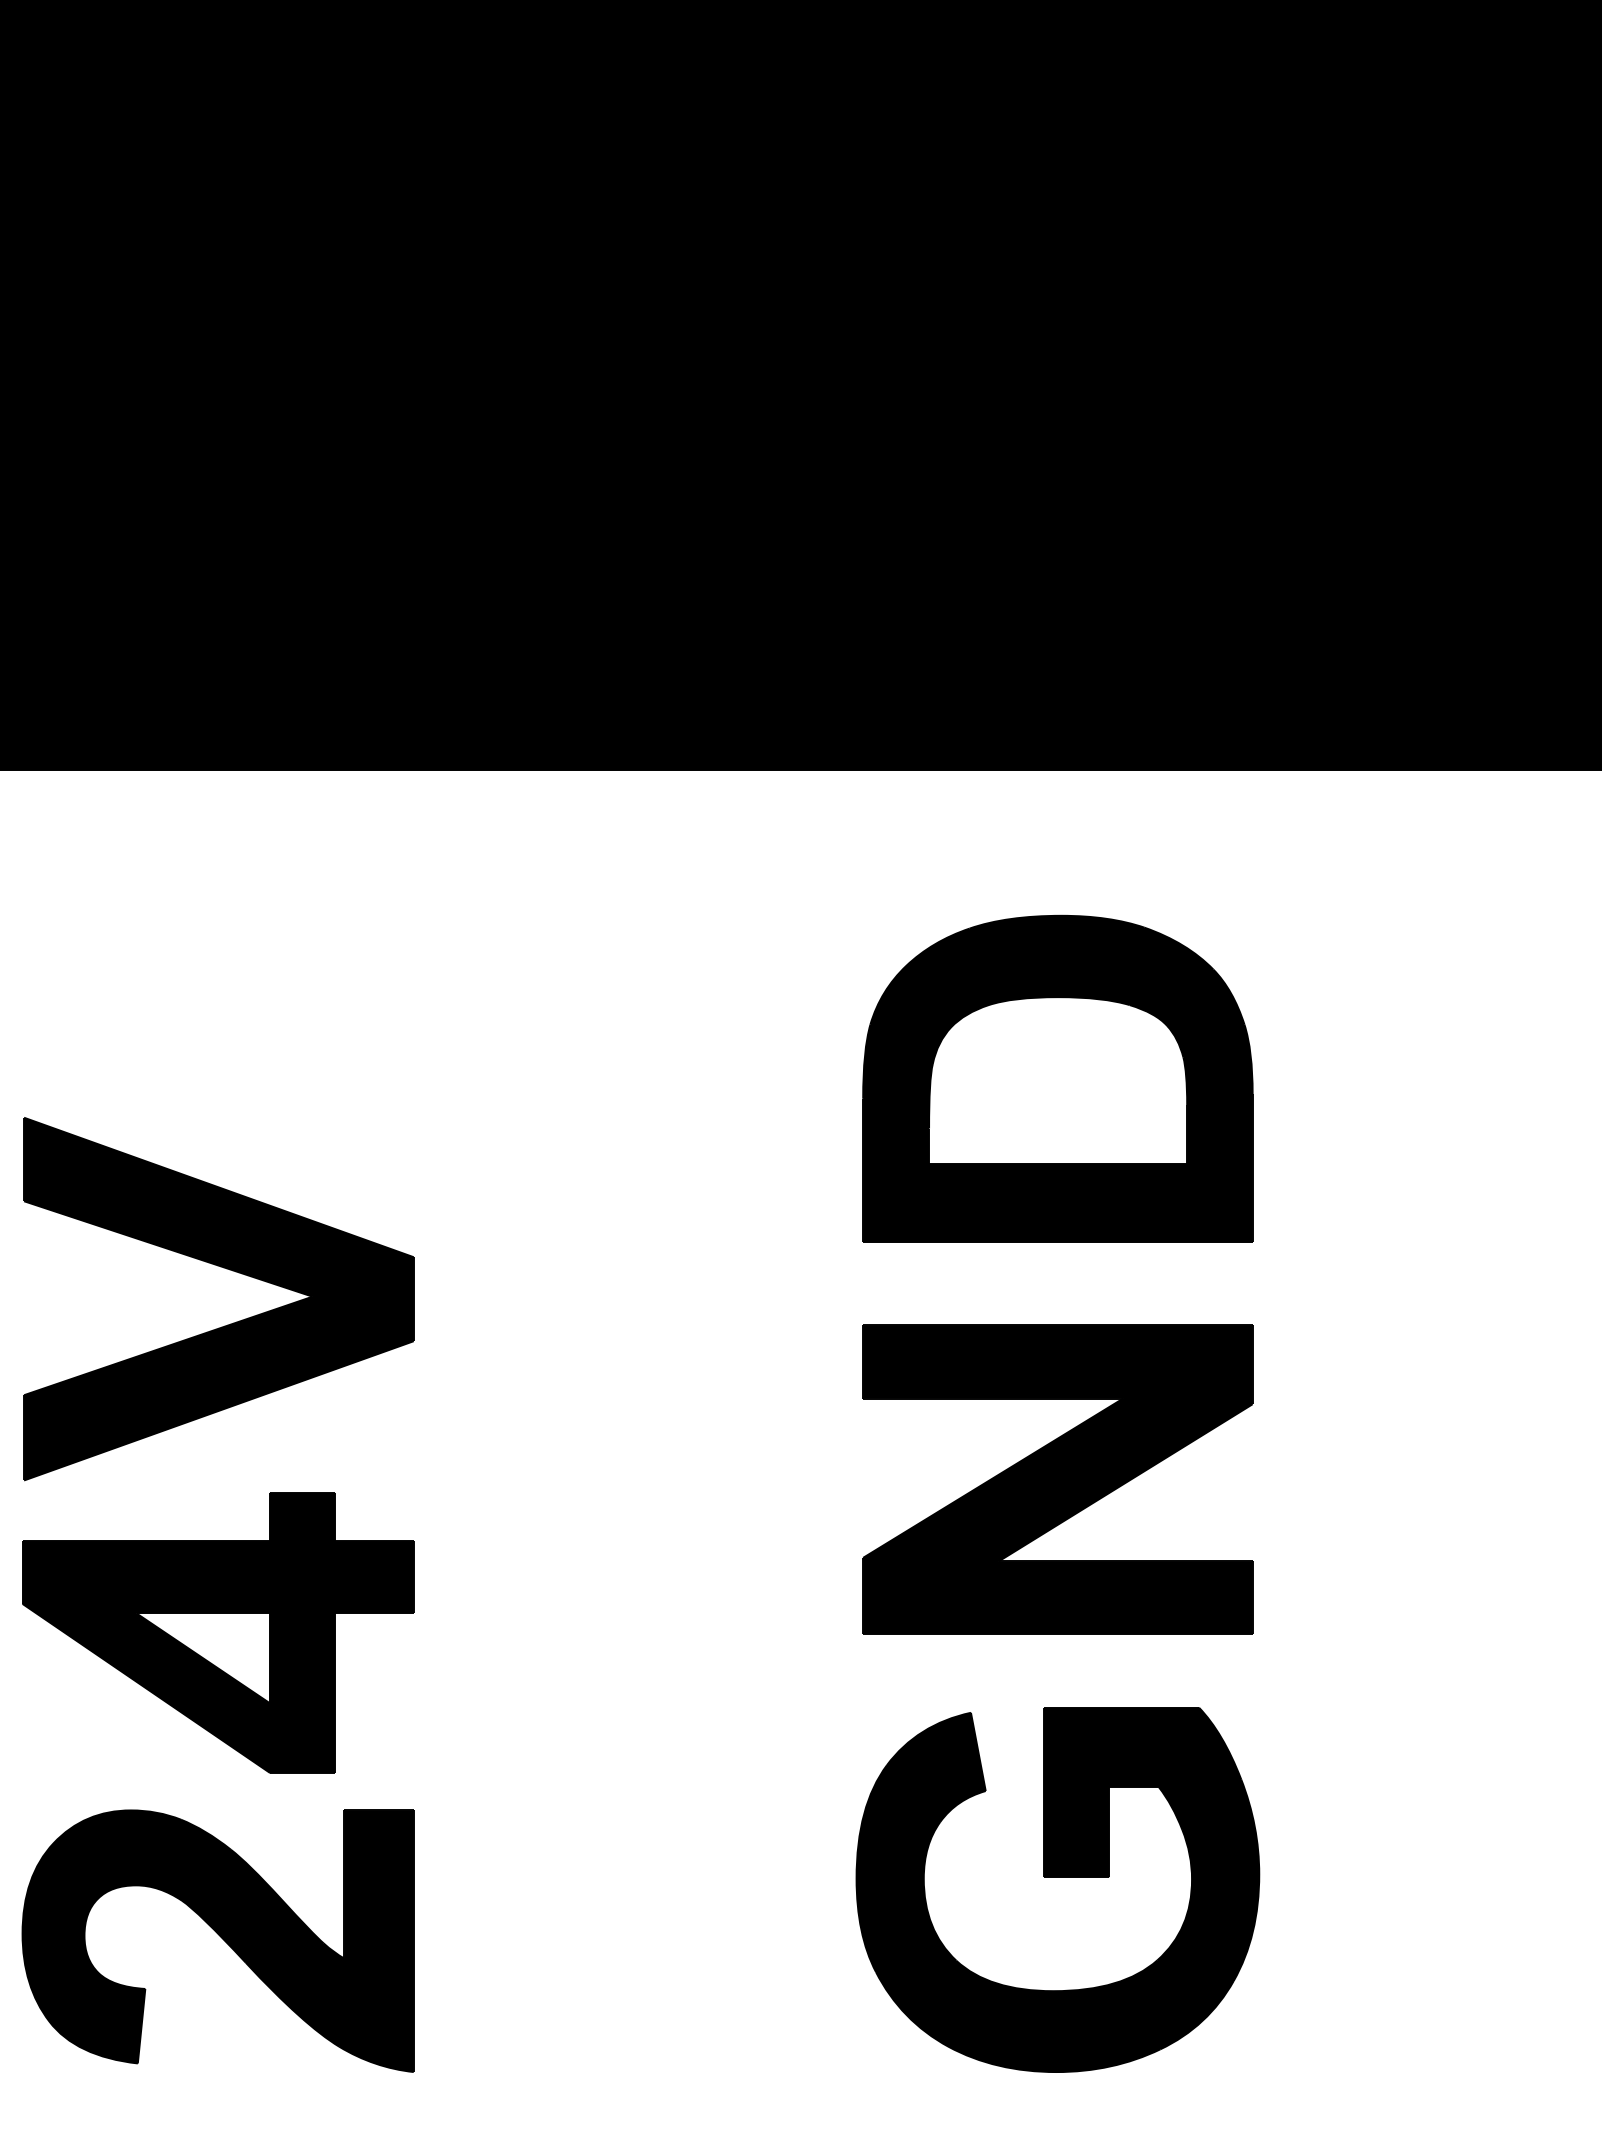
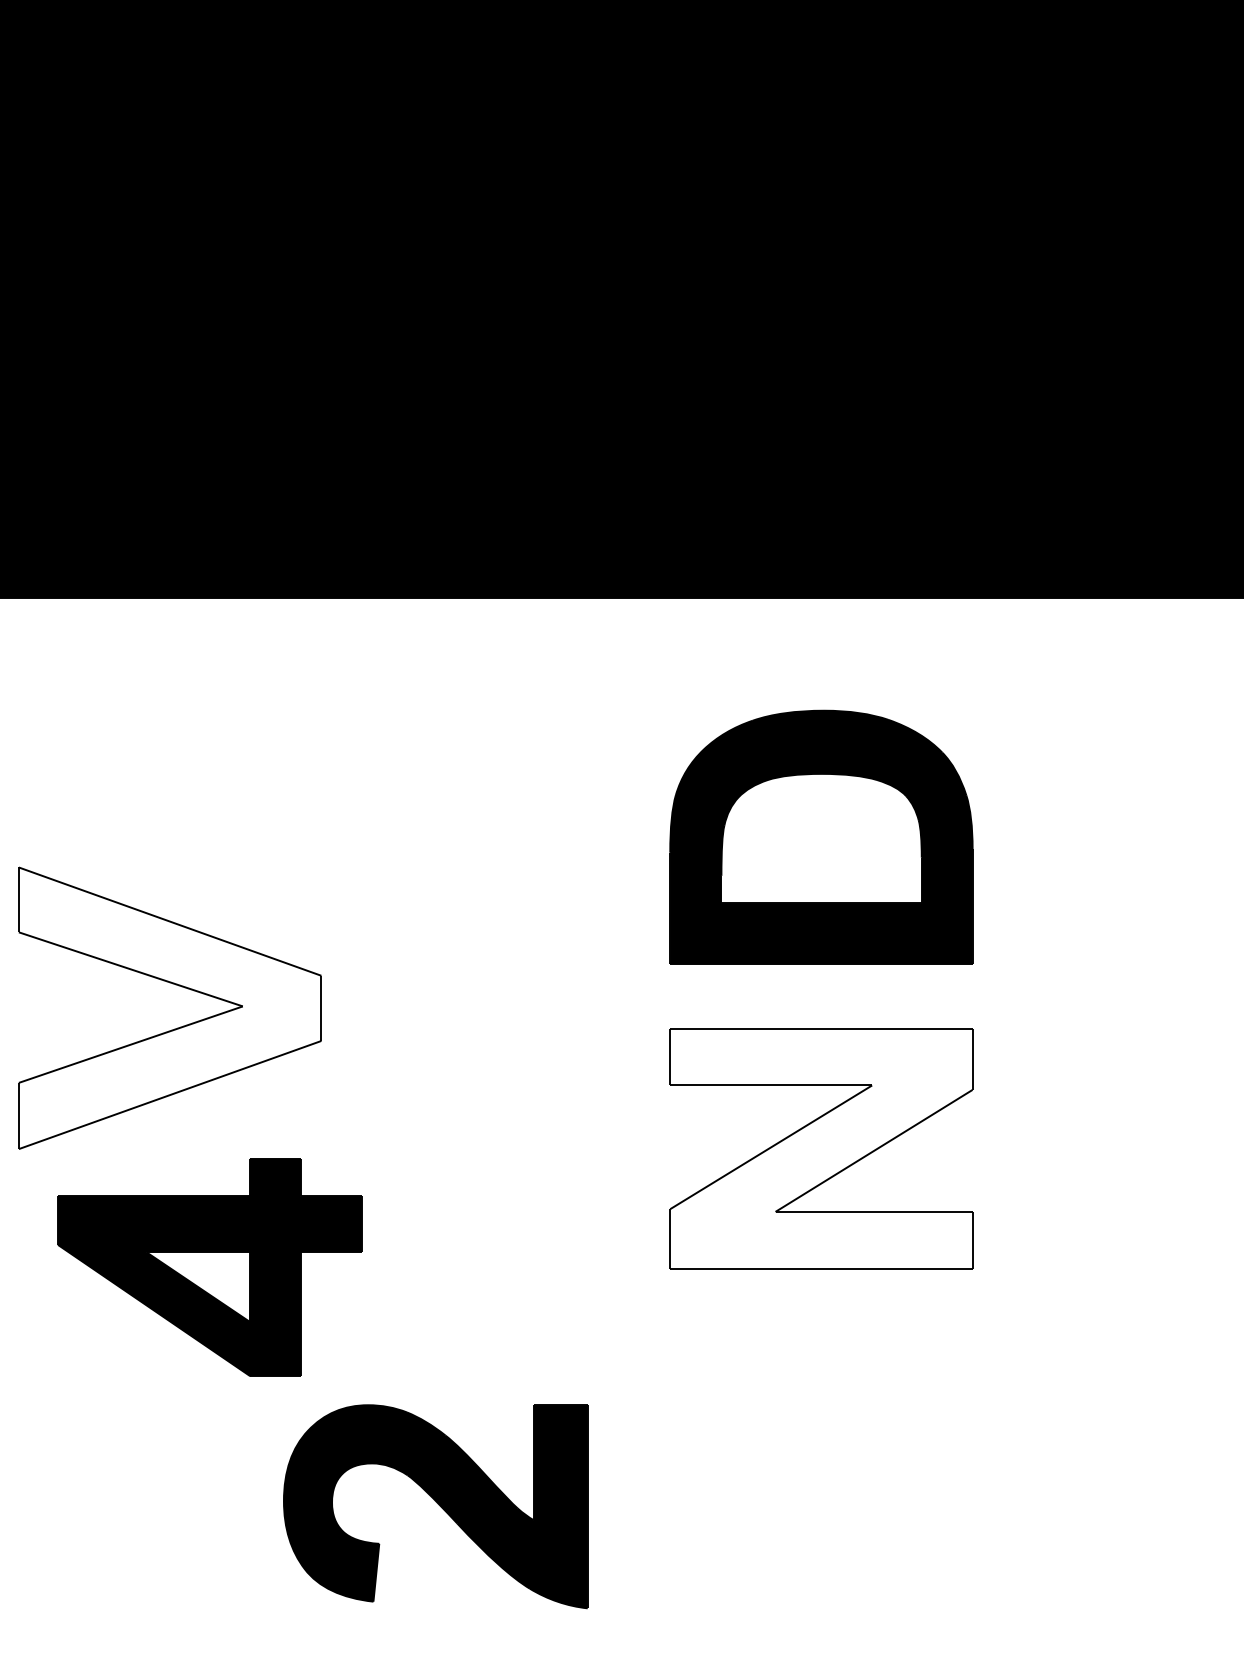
fill: (218, 1298) -> (169, 1007), removed
fill: (1057, 1479) -> (821, 1148), removed
part: (218, 1632) -> (210, 1267), moved
part: (1057, 1877) -> (821, 1457), removed
part: (217, 1940) -> (435, 1506), moved

